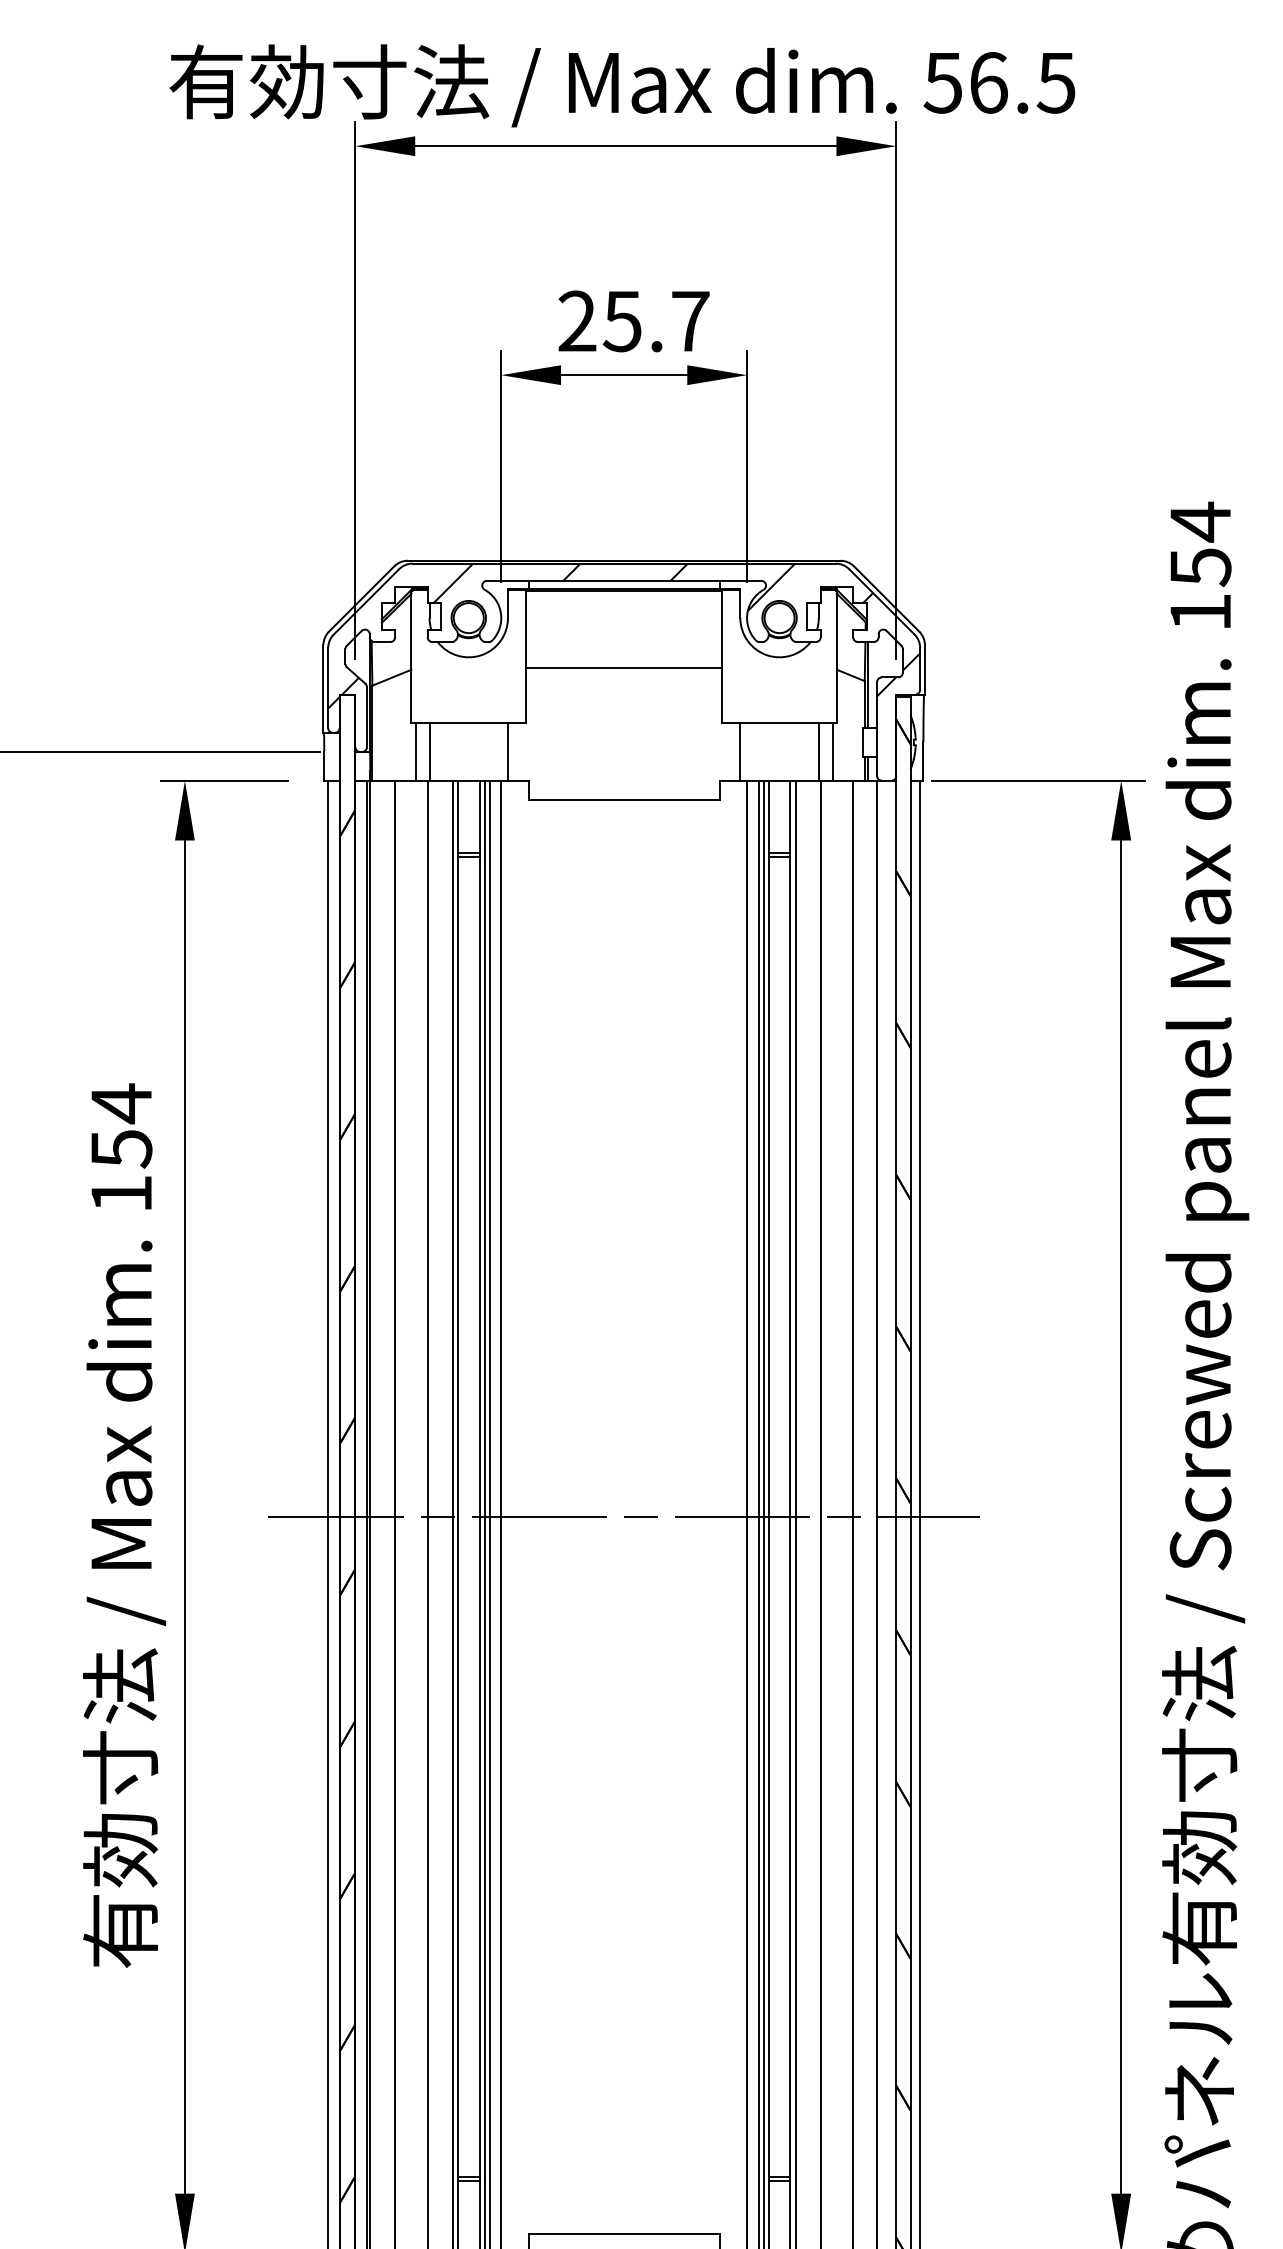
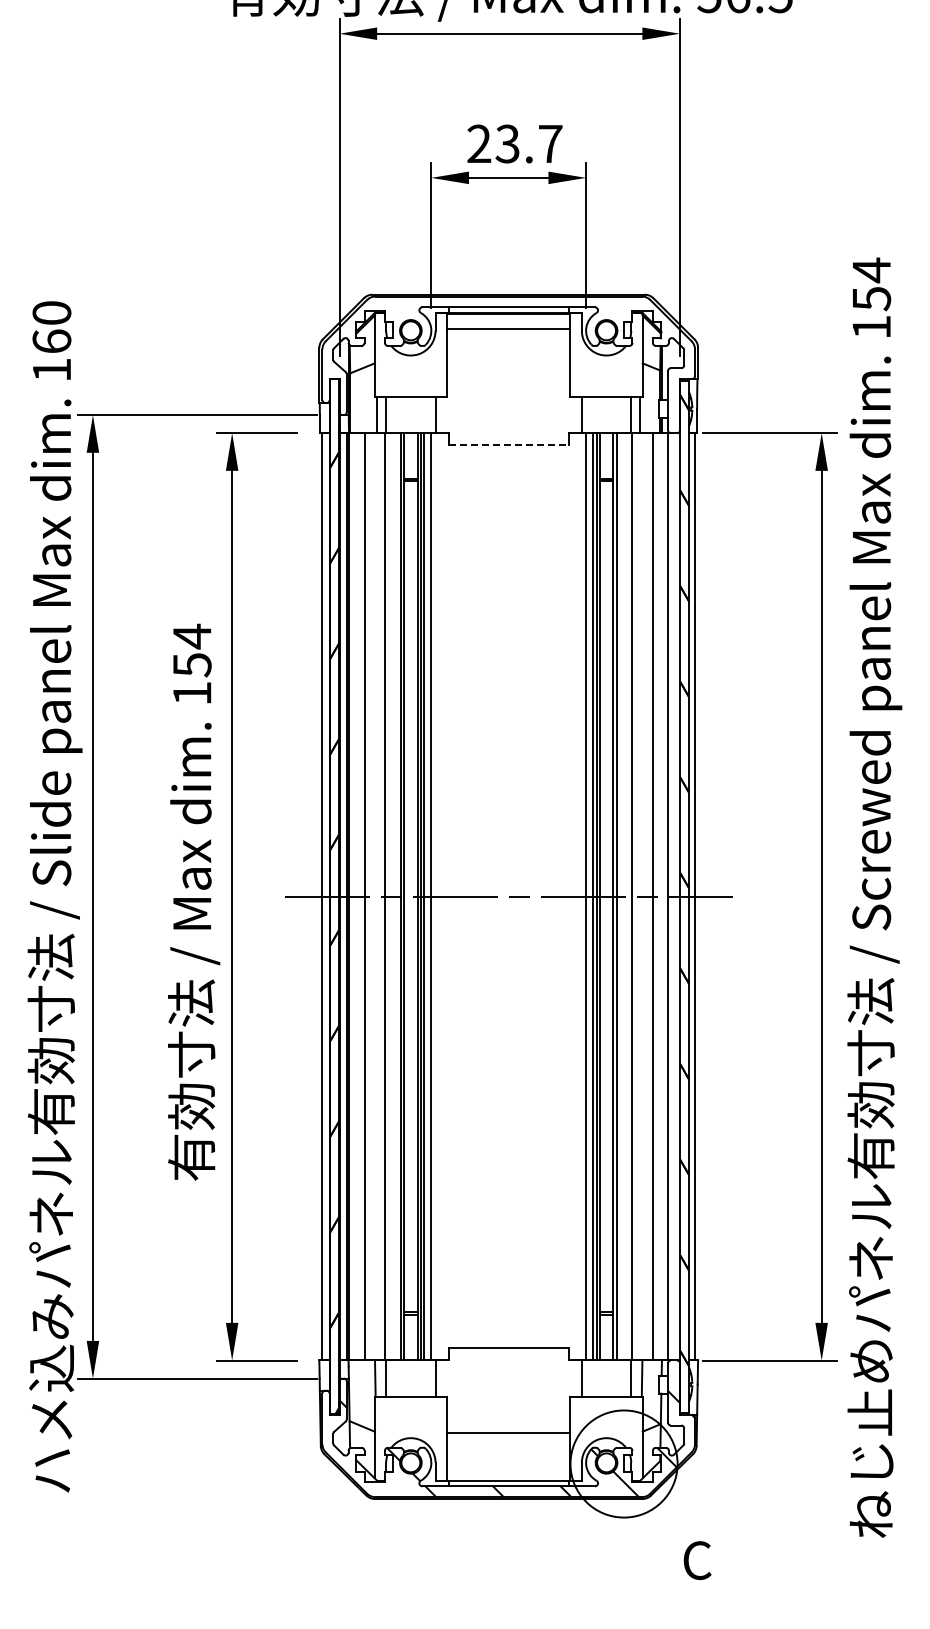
text: (622, 320) -> (507, 143), 25.7 -> 23.7
hatch: (623, 635) -> (508, 341), removed
line: (623, 668) -> (508, 329), moved
line: (625, 800) -> (509, 445), solid -> dashed

